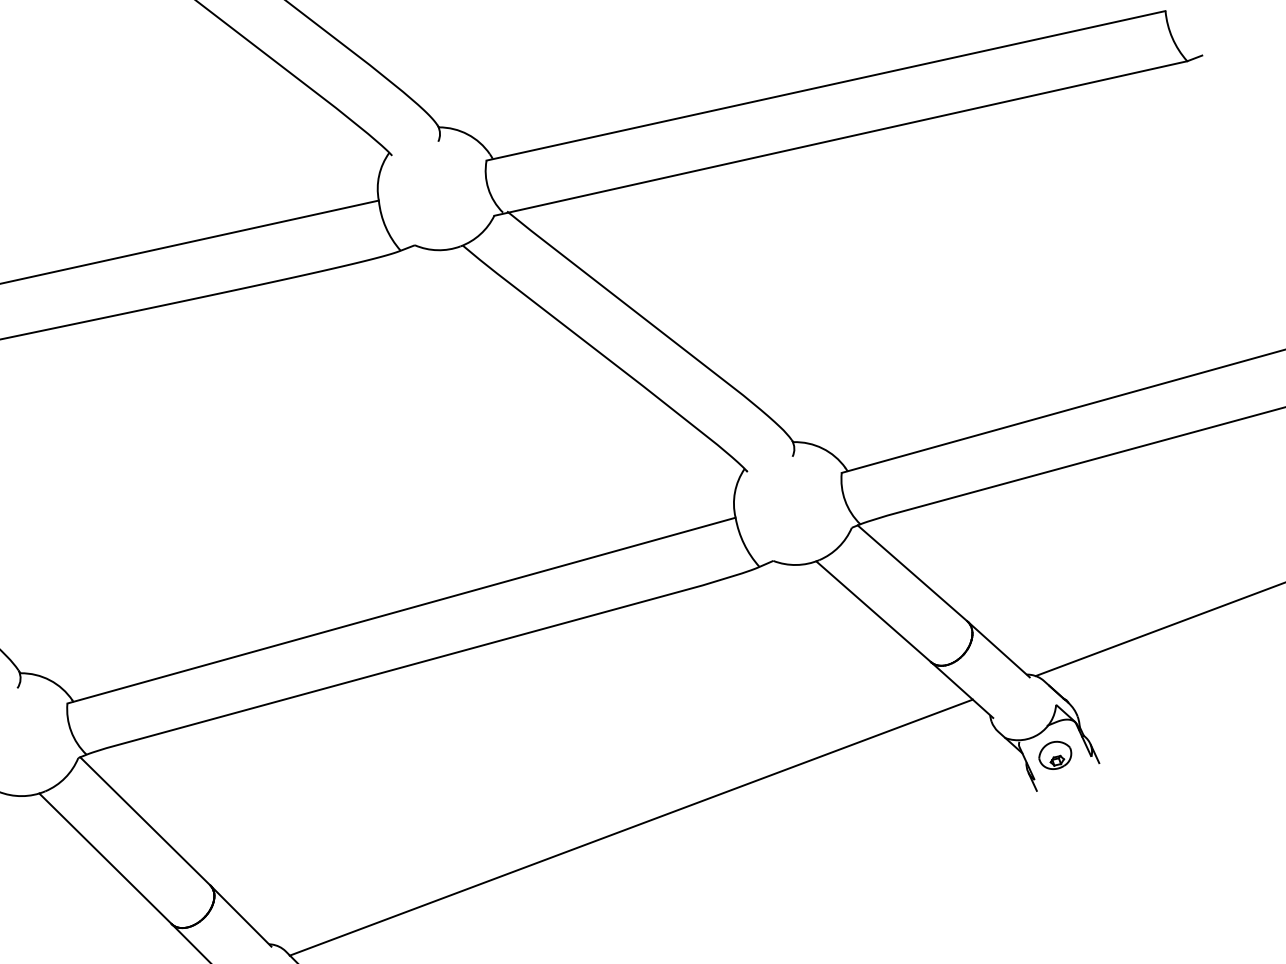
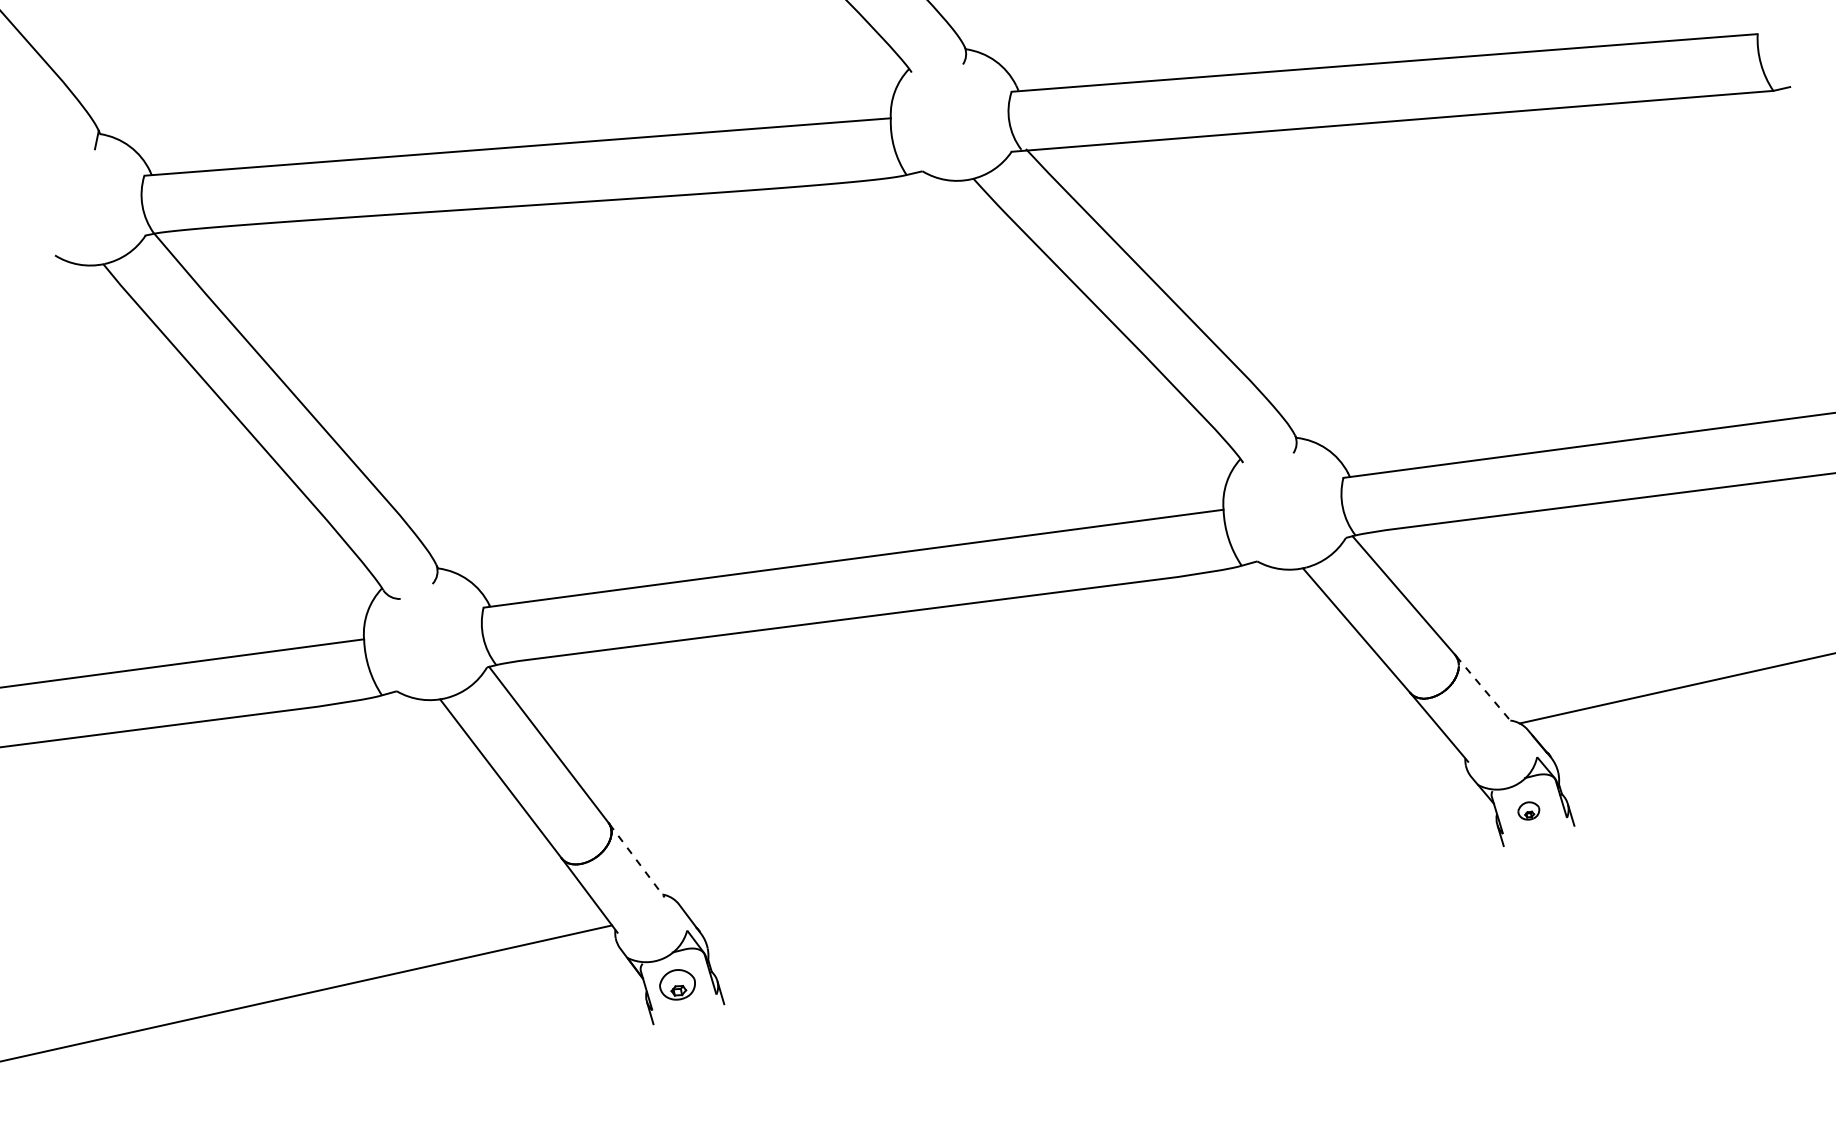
line: (999, 650) -> (1485, 690), solid -> dashed
part: (1055, 755) -> (1528, 810), size x0.6
line: (630, 827) -> (1065, 824), removed
line: (240, 916) -> (636, 860), solid -> dashed

